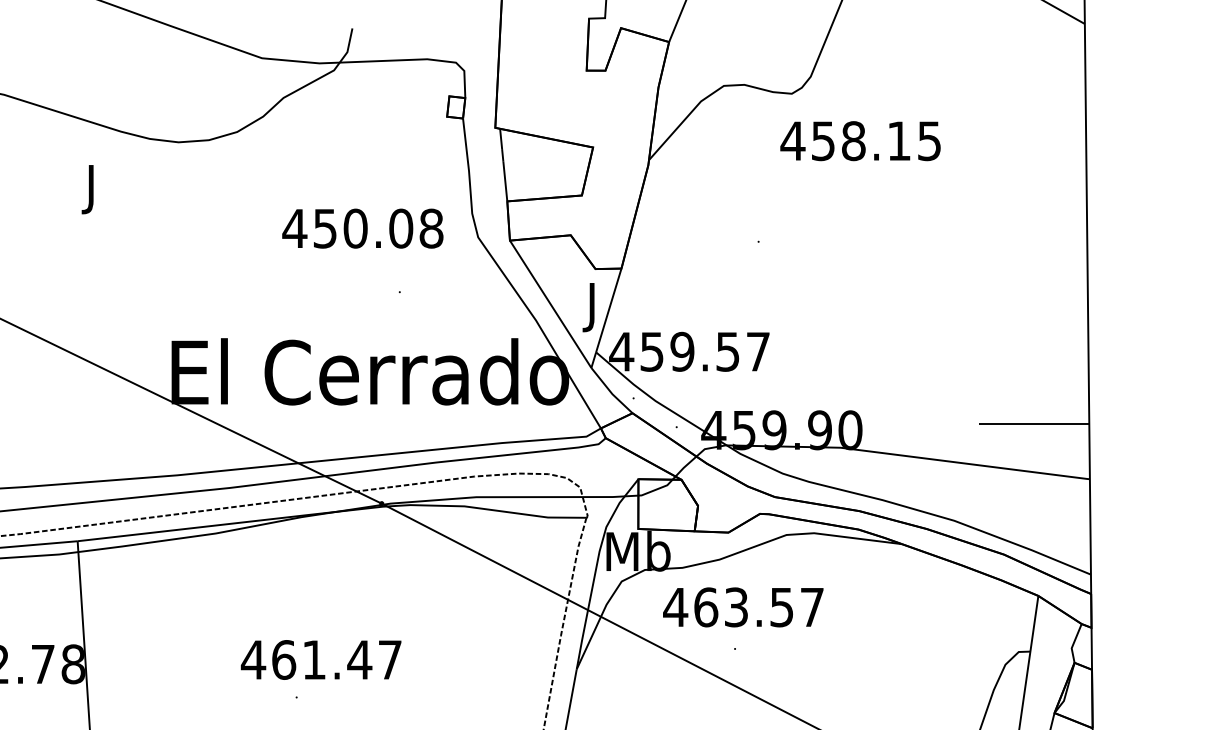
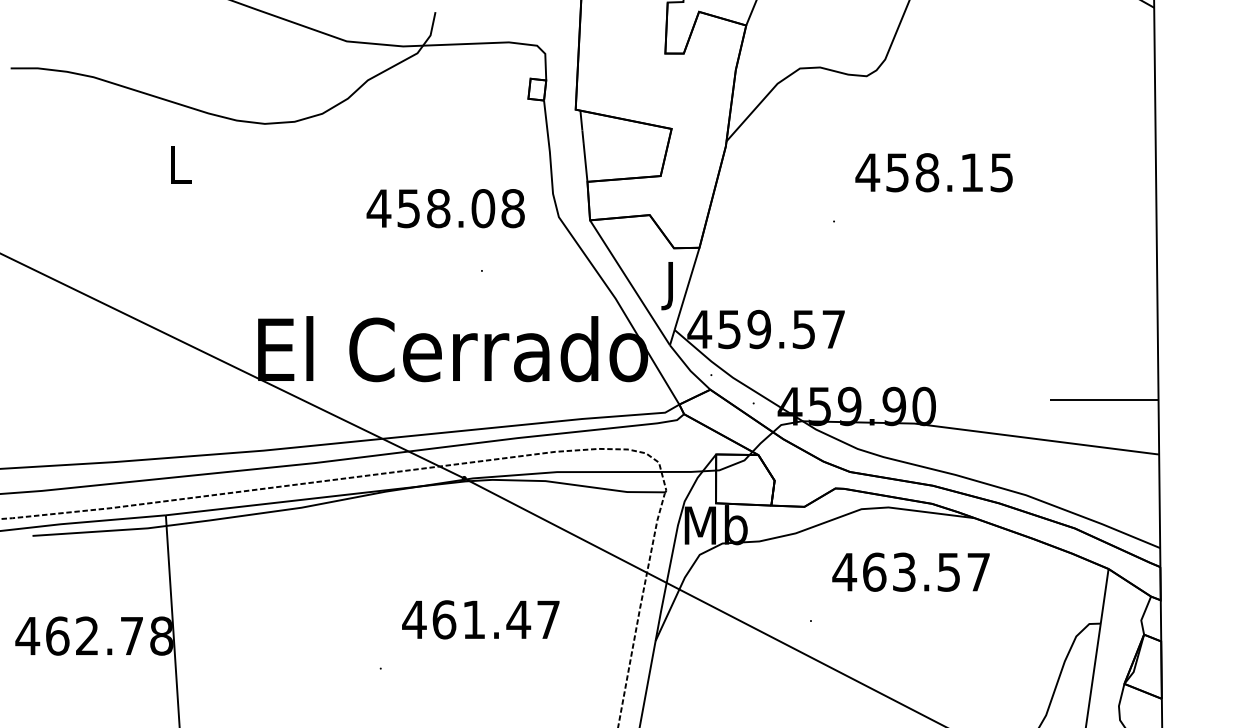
text: (859, 140) -> (933, 172), moved
text: (92, 189) -> (180, 170), J -> L
text: (355, 228) -> (438, 208), 450.08 -> 458.08
text: (742, 606) -> (910, 571), moved
text: (320, 659) -> (480, 619), moved

